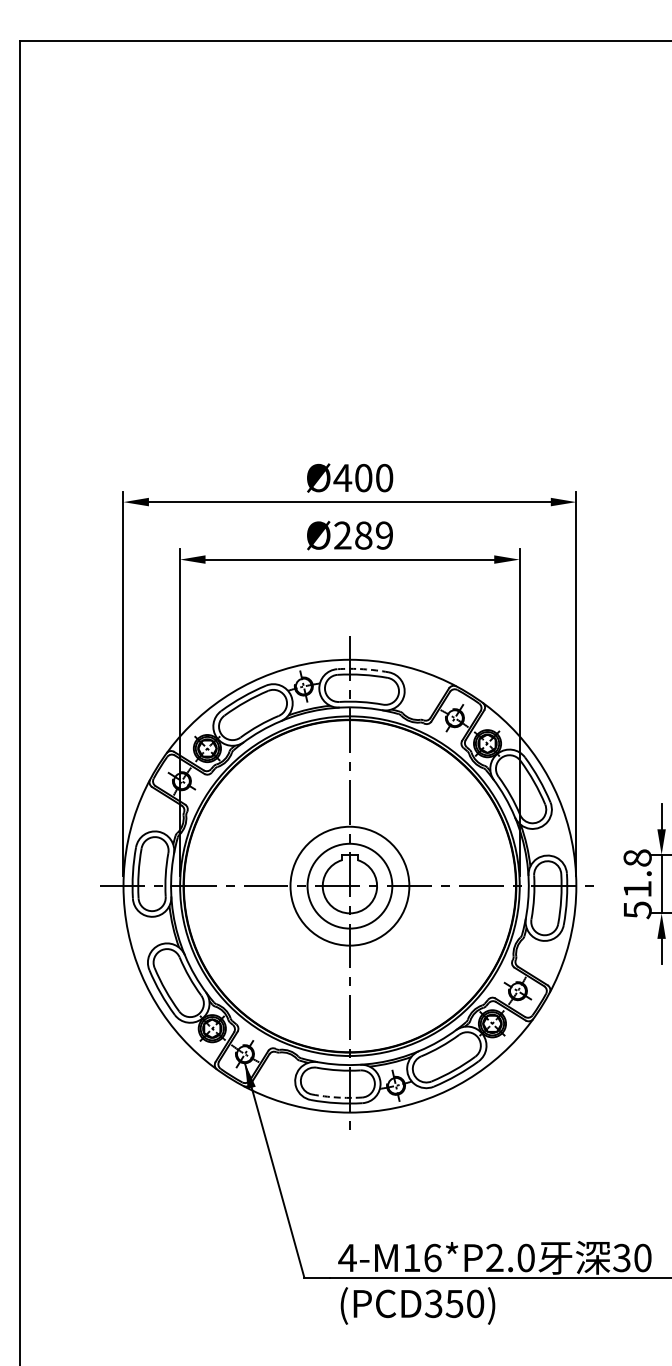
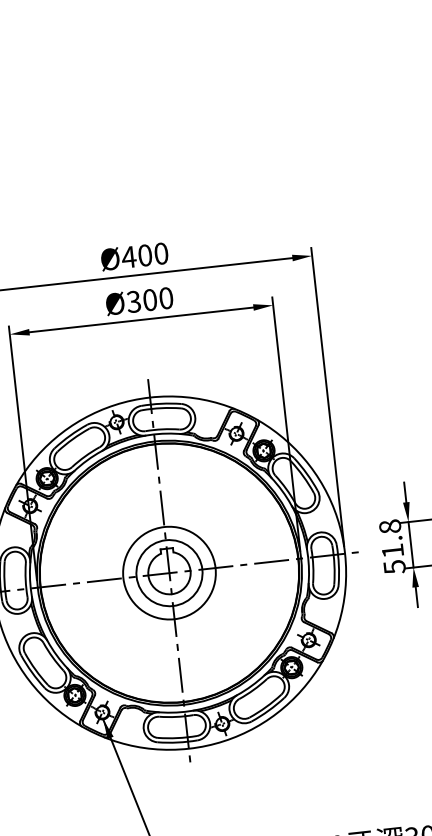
text: (363, 535) -> (149, 300), Ø289 -> Ø300
arc: (363, 669) -> (161, 403), dashed -> solid
arc: (336, 1097) -> (177, 738), dashed -> solid

